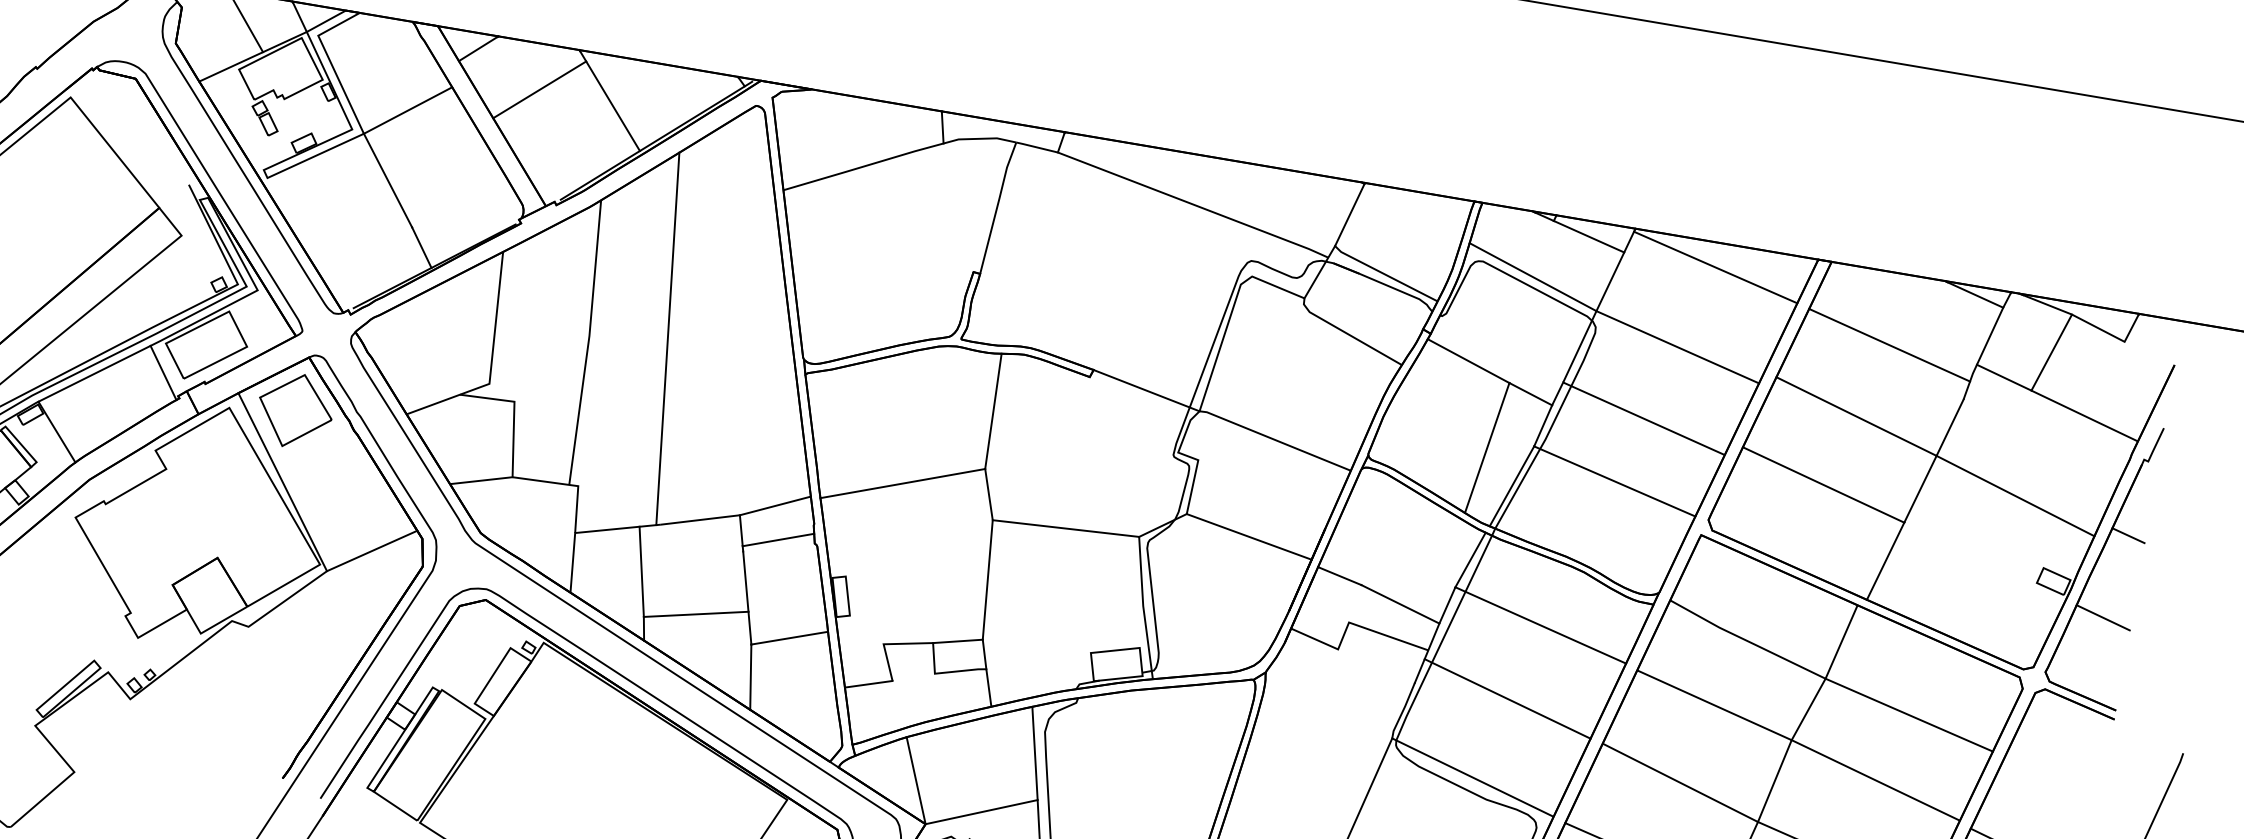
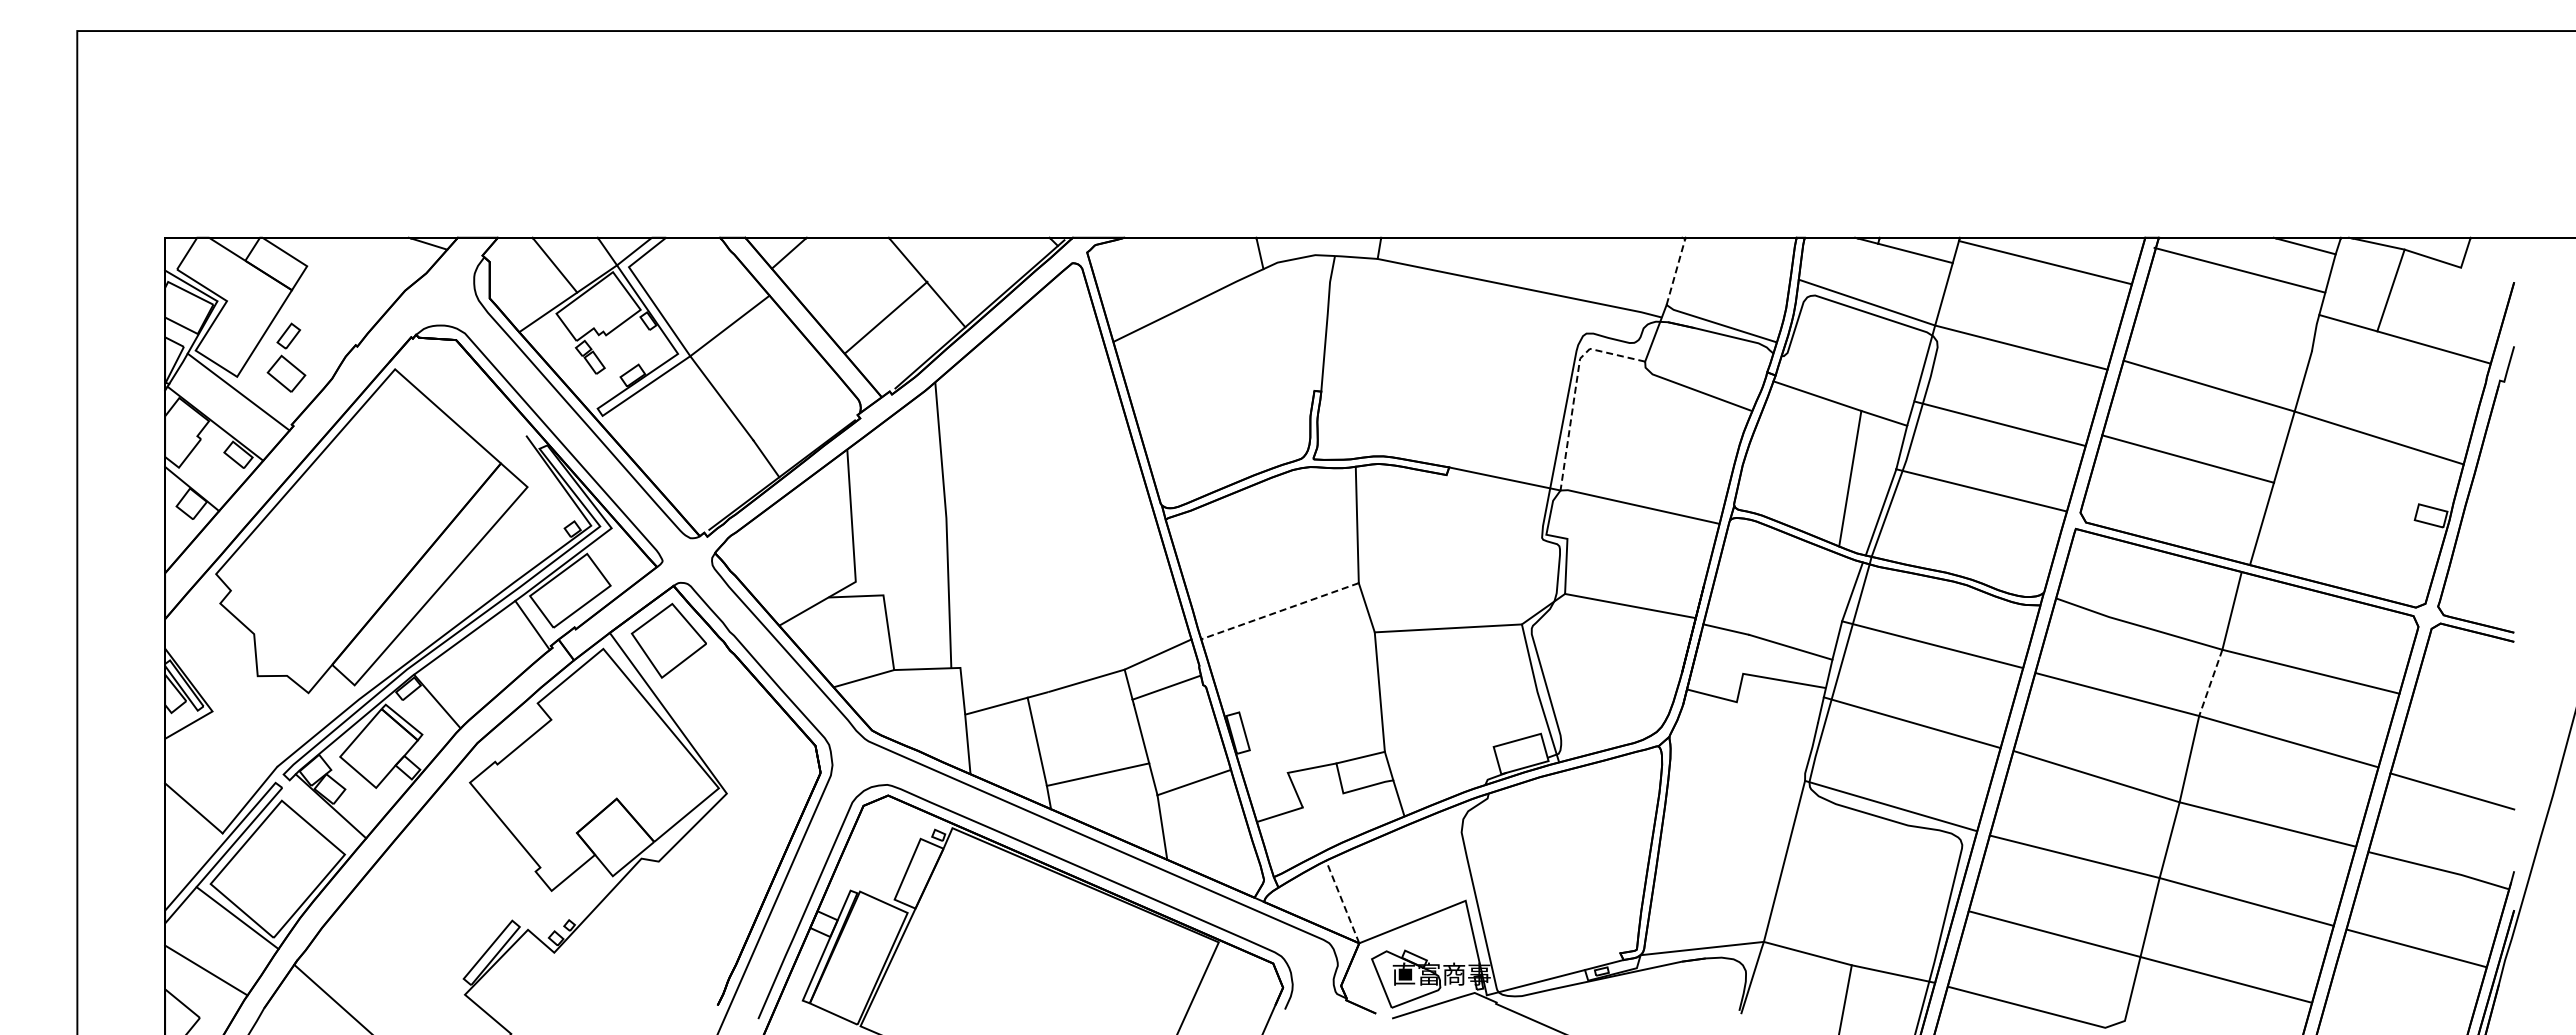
line: (539, 89) -> (886, 317), moved
line: (1350, 214) -> (1676, 271), solid -> dashed
line: (1231, 314) -> (1575, 389), solid -> dashed
line: (667, 338) -> (1023, 507), removed
line: (1889, 344) -> (2239, 269), moved
line: (903, 483) -> (1280, 611), solid -> dashed
line: (2128, 535) -> (2497, 457), removed
line: (371, 550) -> (767, 765), removed
line: (2102, 617) -> (2485, 543), removed
line: (1808, 709) -> (2210, 683), solid -> dashed
line: (1034, 752) -> (1454, 854), removed
line: (916, 780) -> (1342, 901), solid -> dashed

